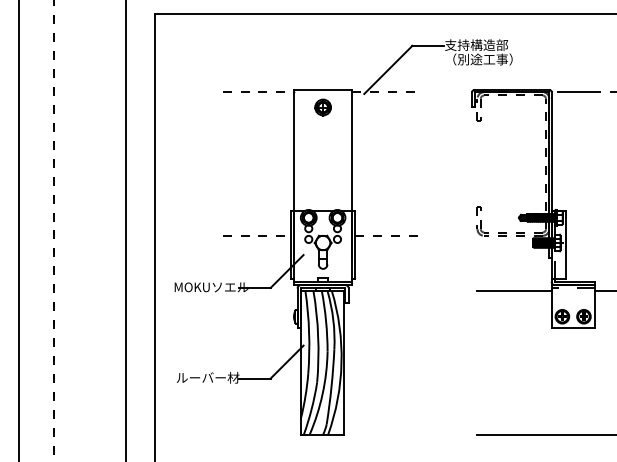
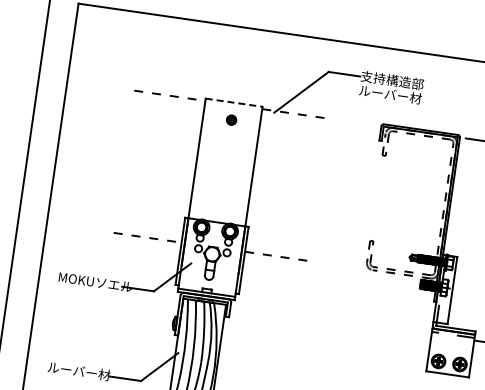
text: (478, 59) -> (392, 94), （別途工事） -> ルーバー材
line: (323, 89) -> (234, 102), solid -> dashed
part: (322, 107) -> (231, 120), size x0.6
line: (514, 291) -> (394, 329), removed

